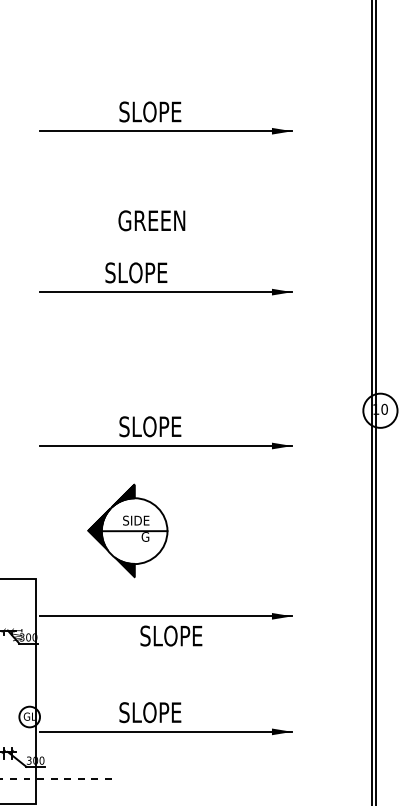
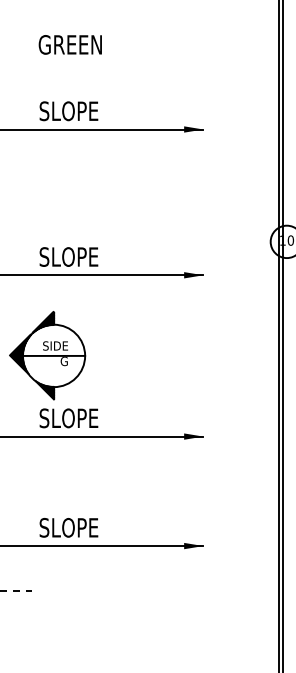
text: (151, 220) -> (70, 44), moved
text: (136, 272) -> (69, 110), moved
text: (171, 635) -> (69, 417), moved

